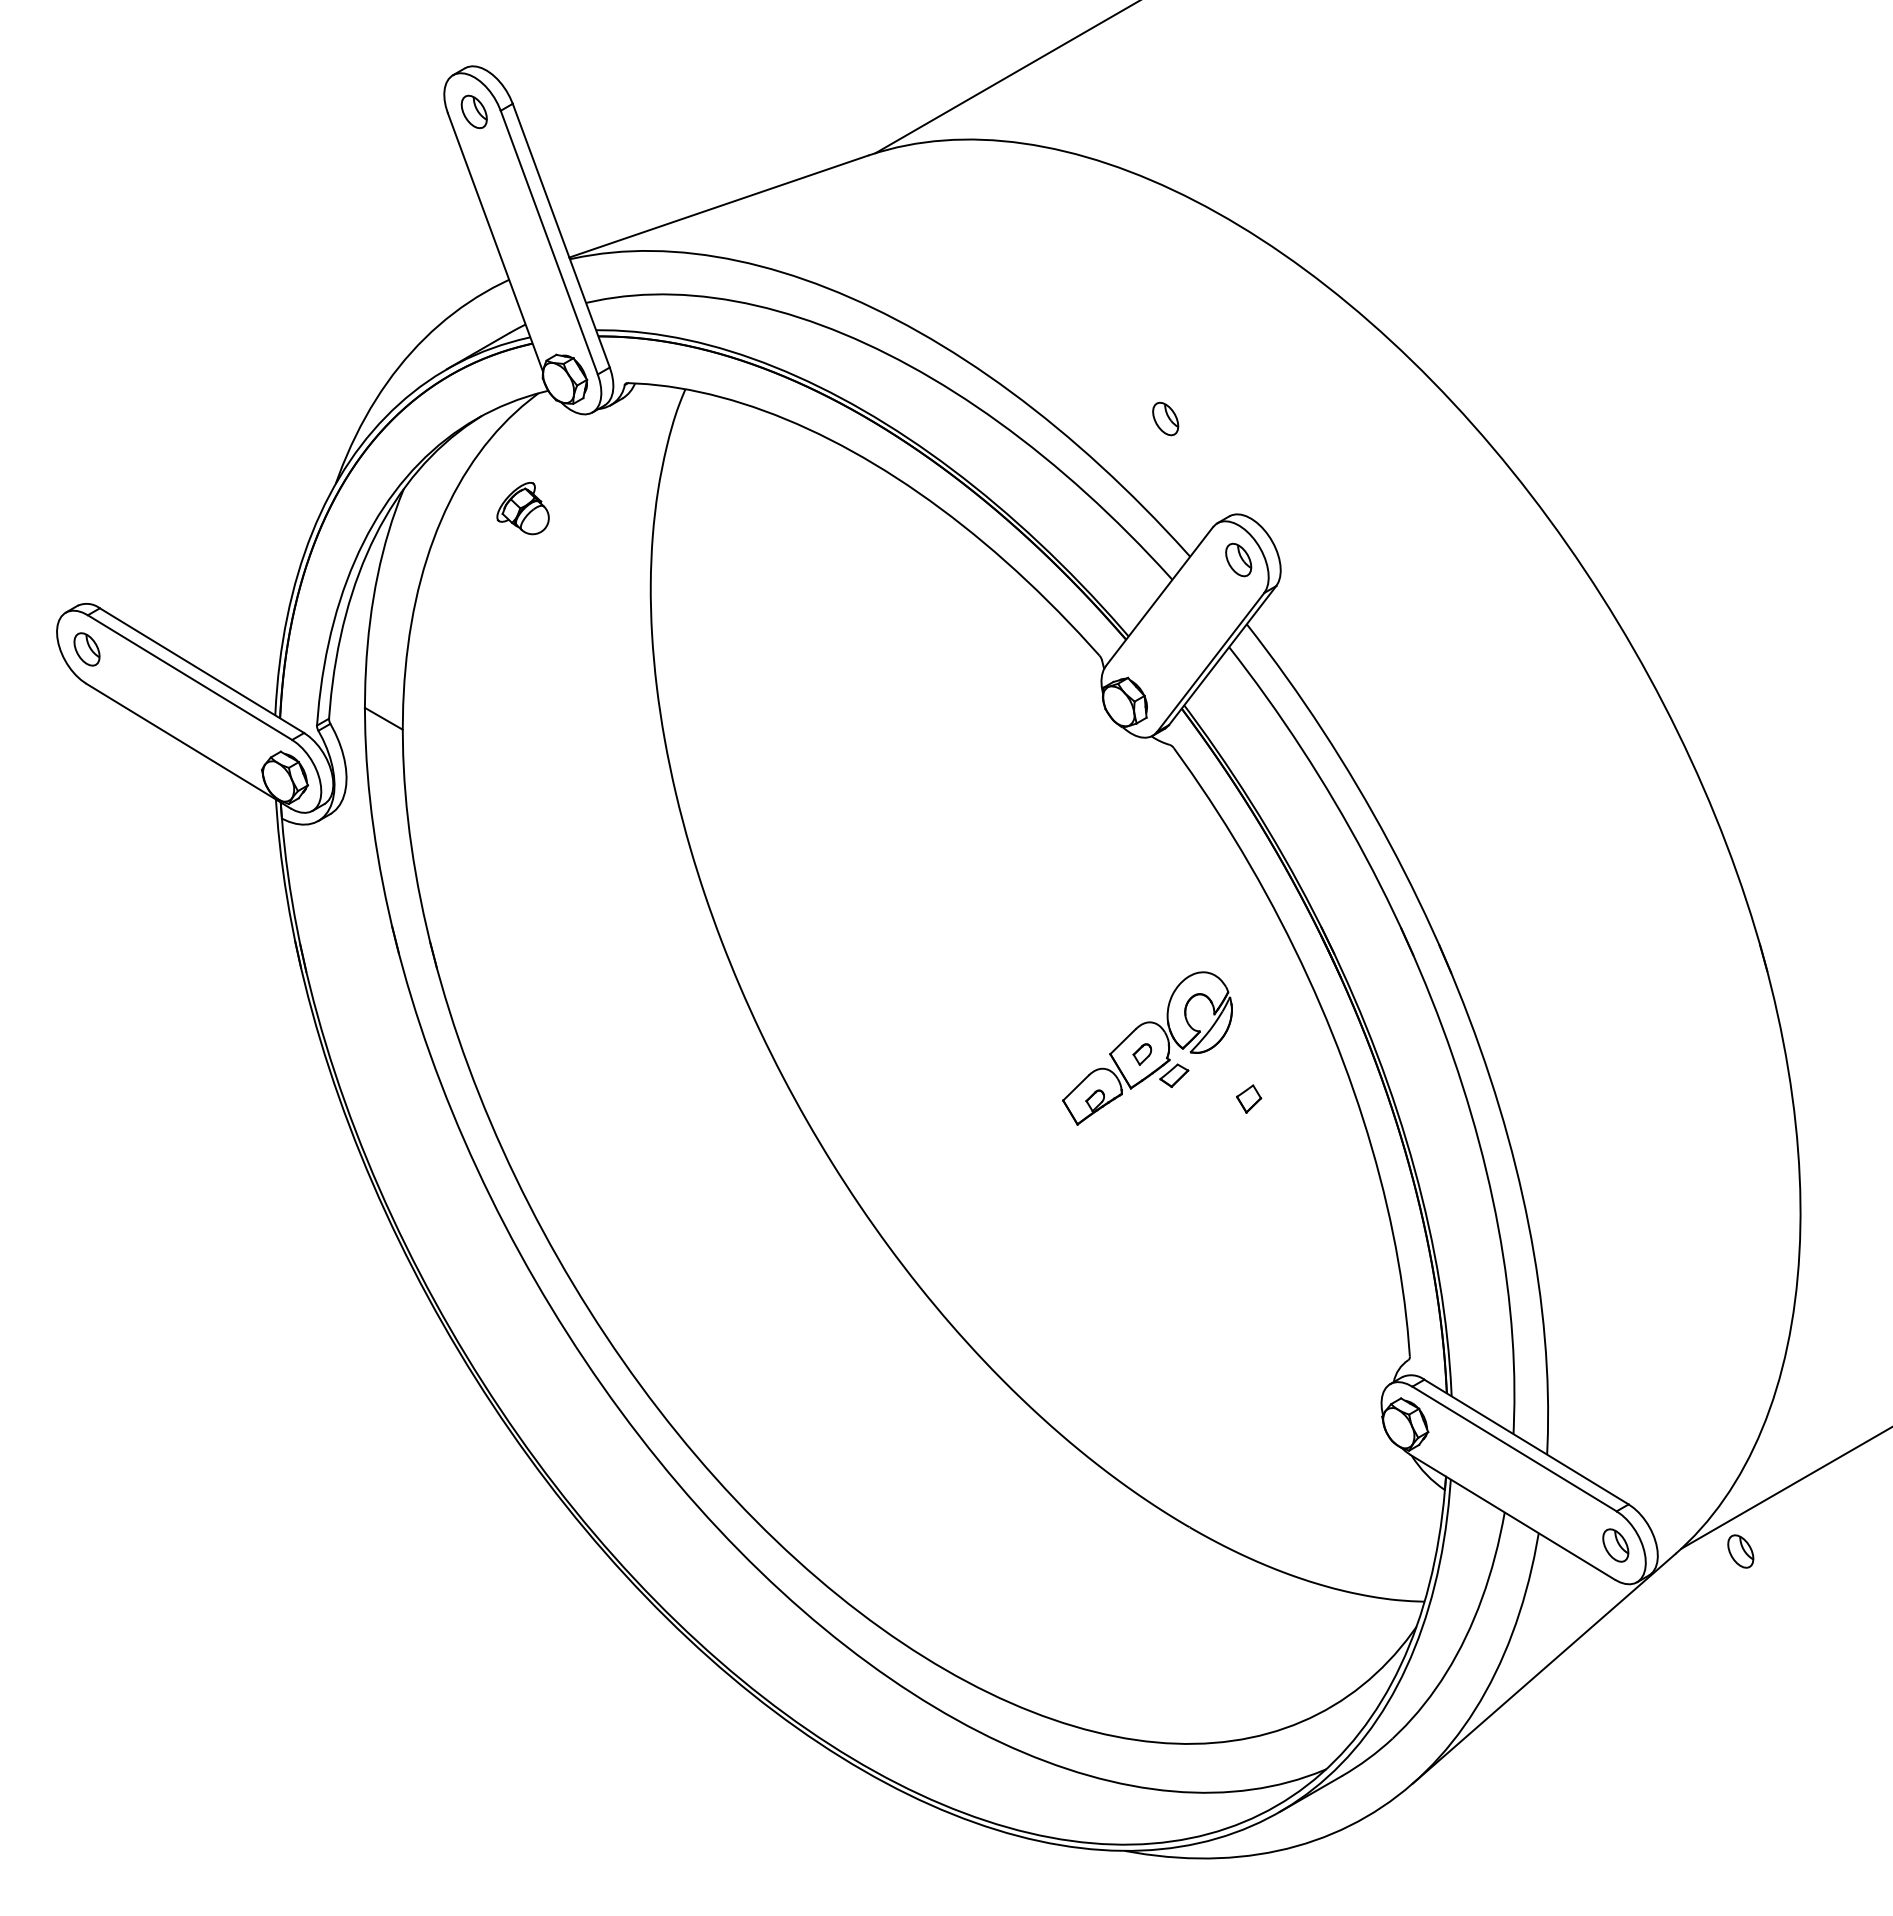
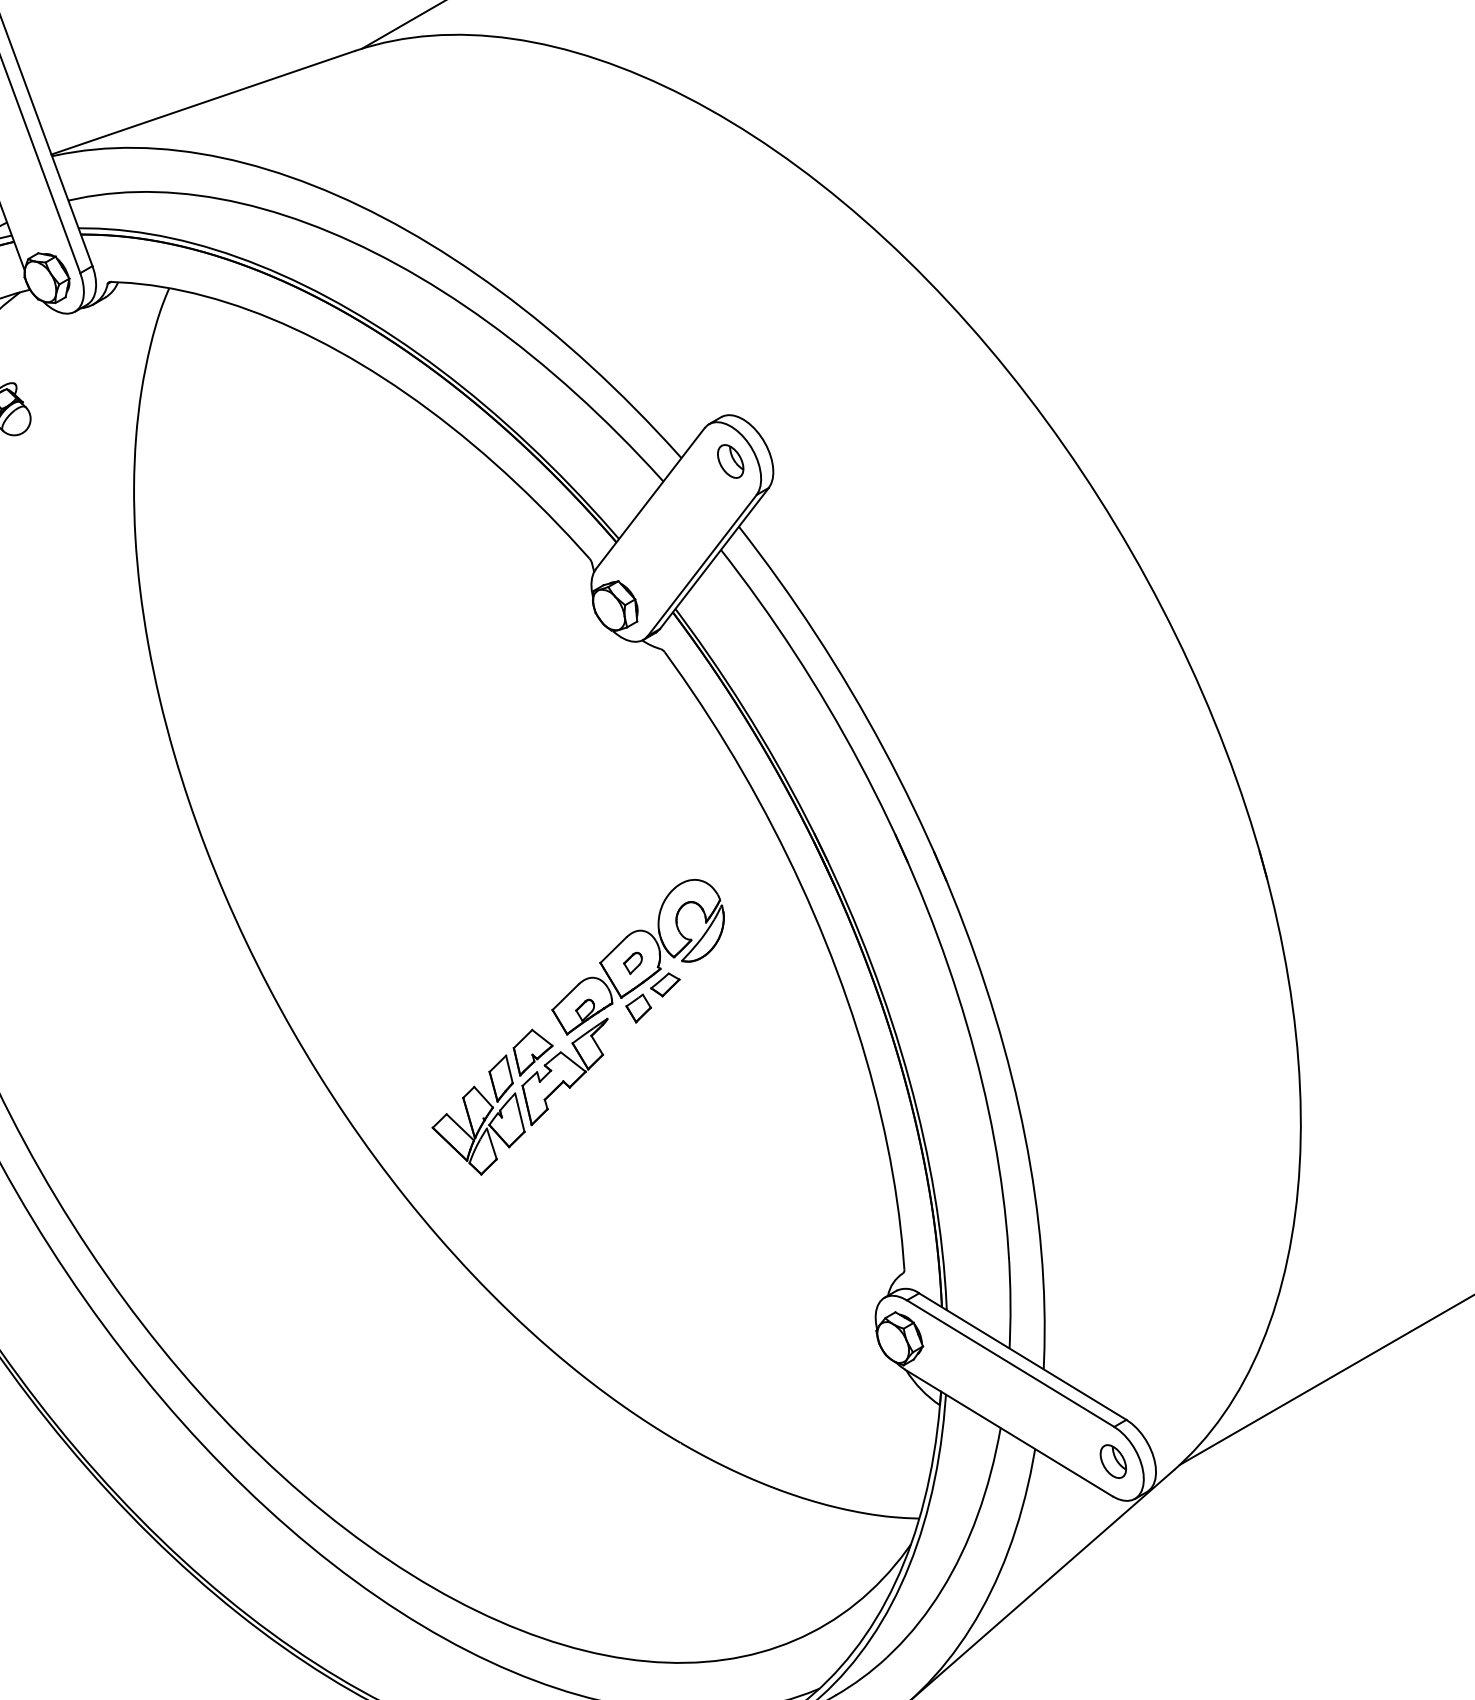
part: (1165, 418) -> (656, 317), removed
part: (1249, 1098) -> (639, 1007), moved
part: (1031, 1185) -> (520, 1096), added
part: (1740, 1551) -> (1239, 1467), removed

